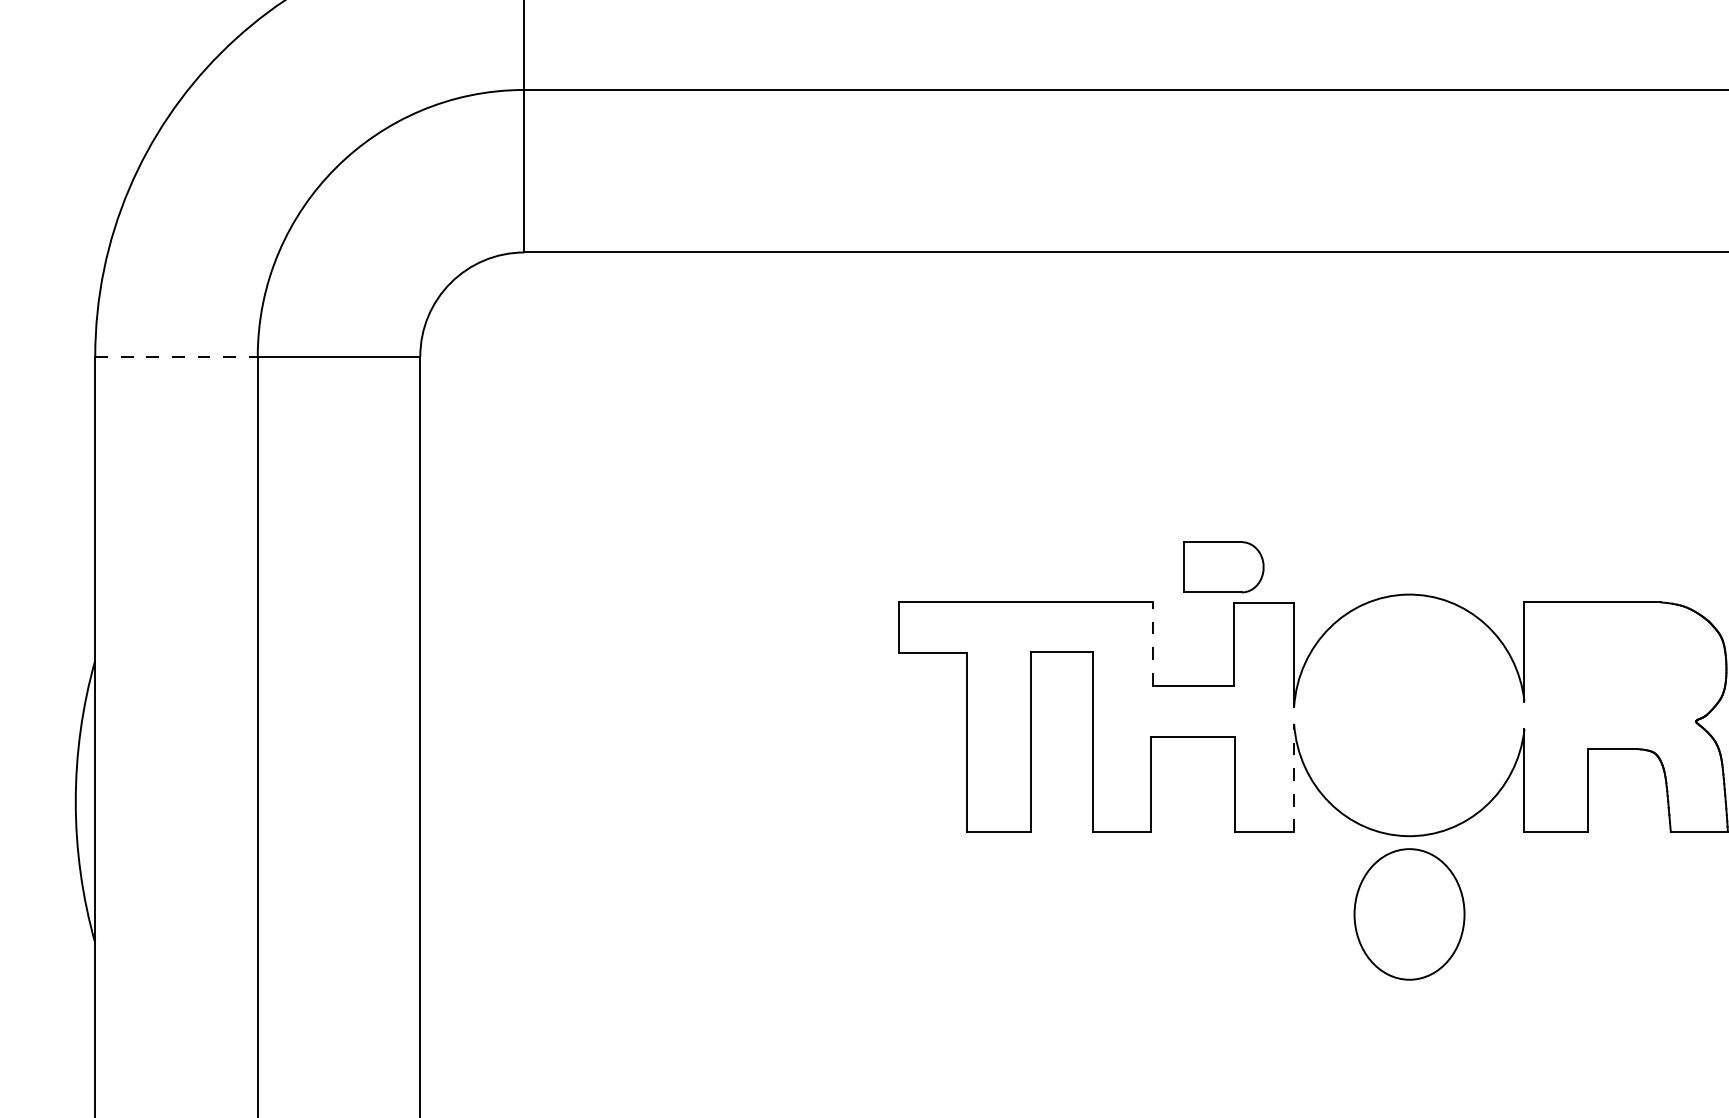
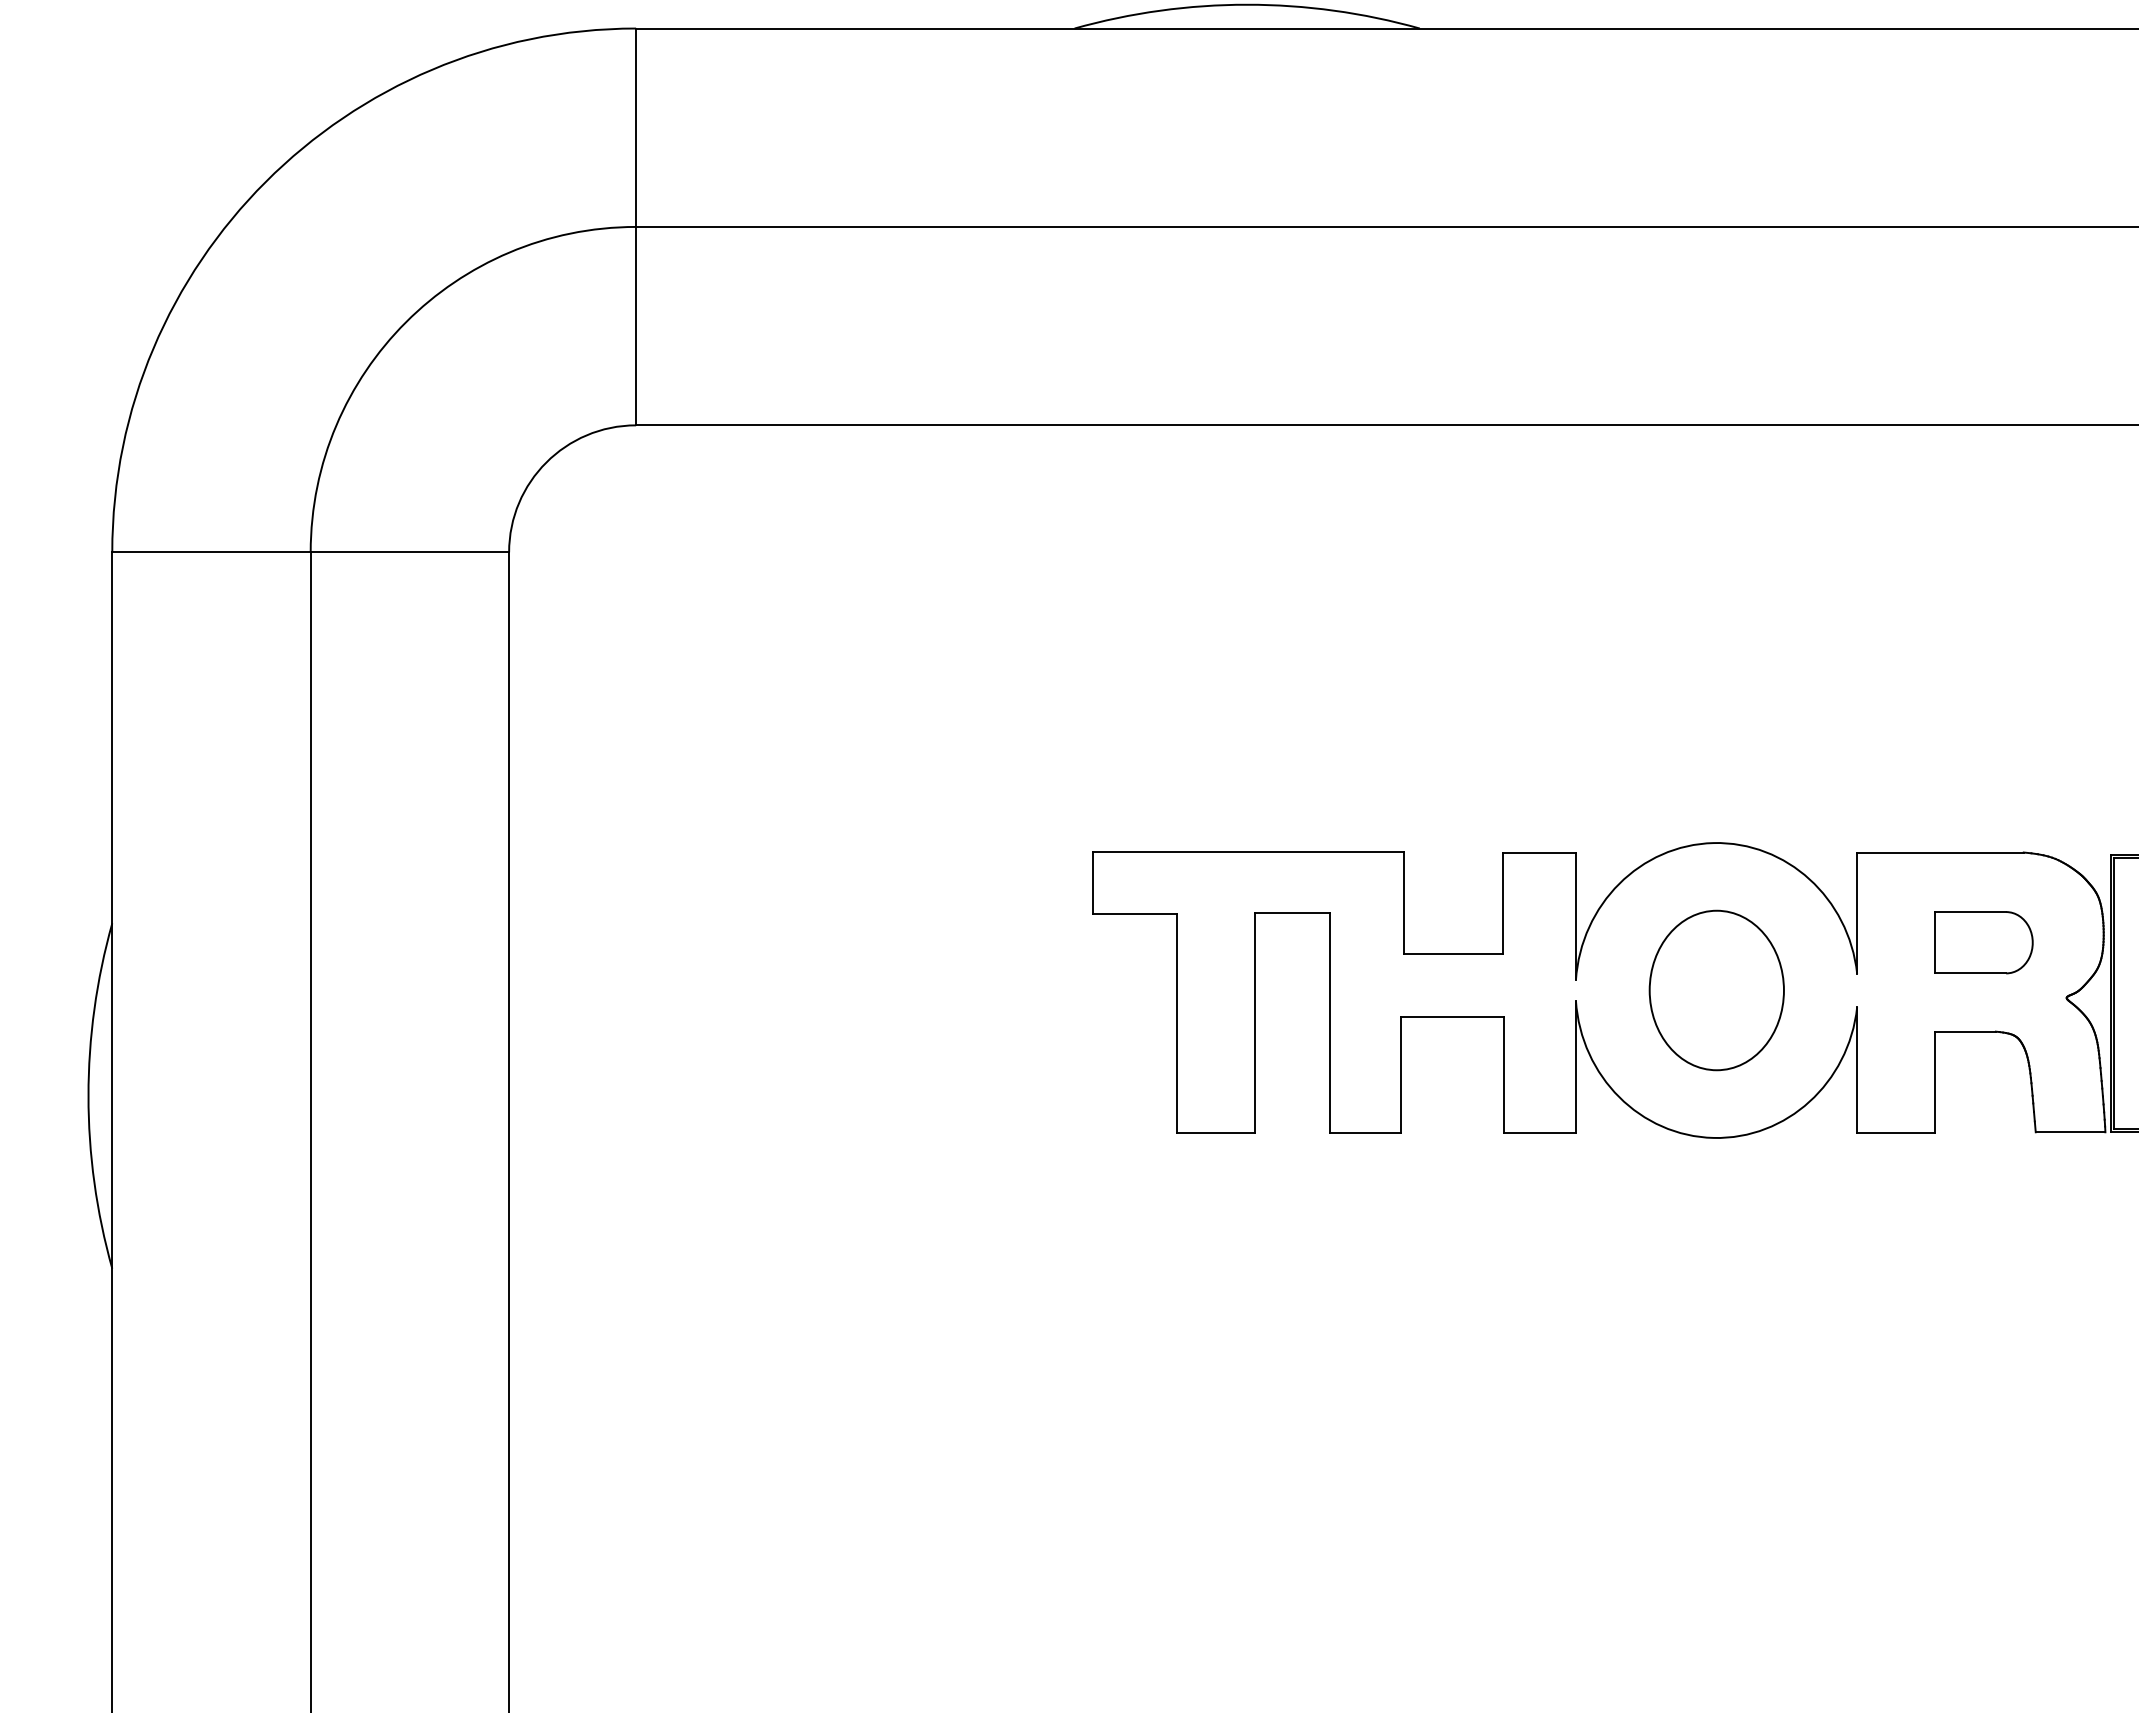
line: (177, 356) -> (212, 552), dashed -> solid
part: (1223, 567) -> (1983, 942), moved
line: (1152, 643) -> (1403, 902), dashed -> solid
line: (1293, 777) -> (1575, 1066), dashed -> solid
part: (1409, 914) -> (1716, 990), moved

